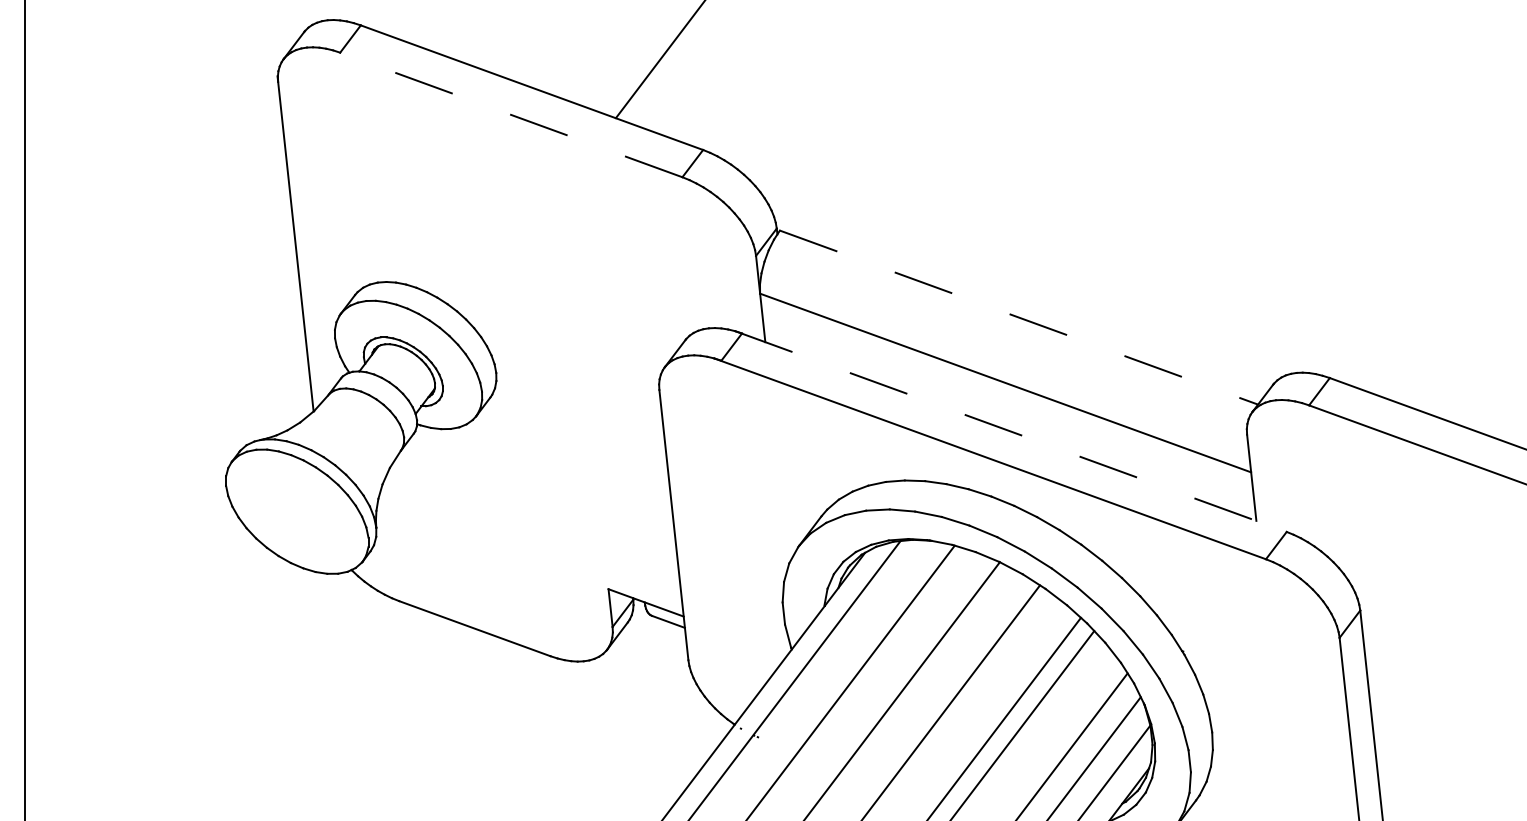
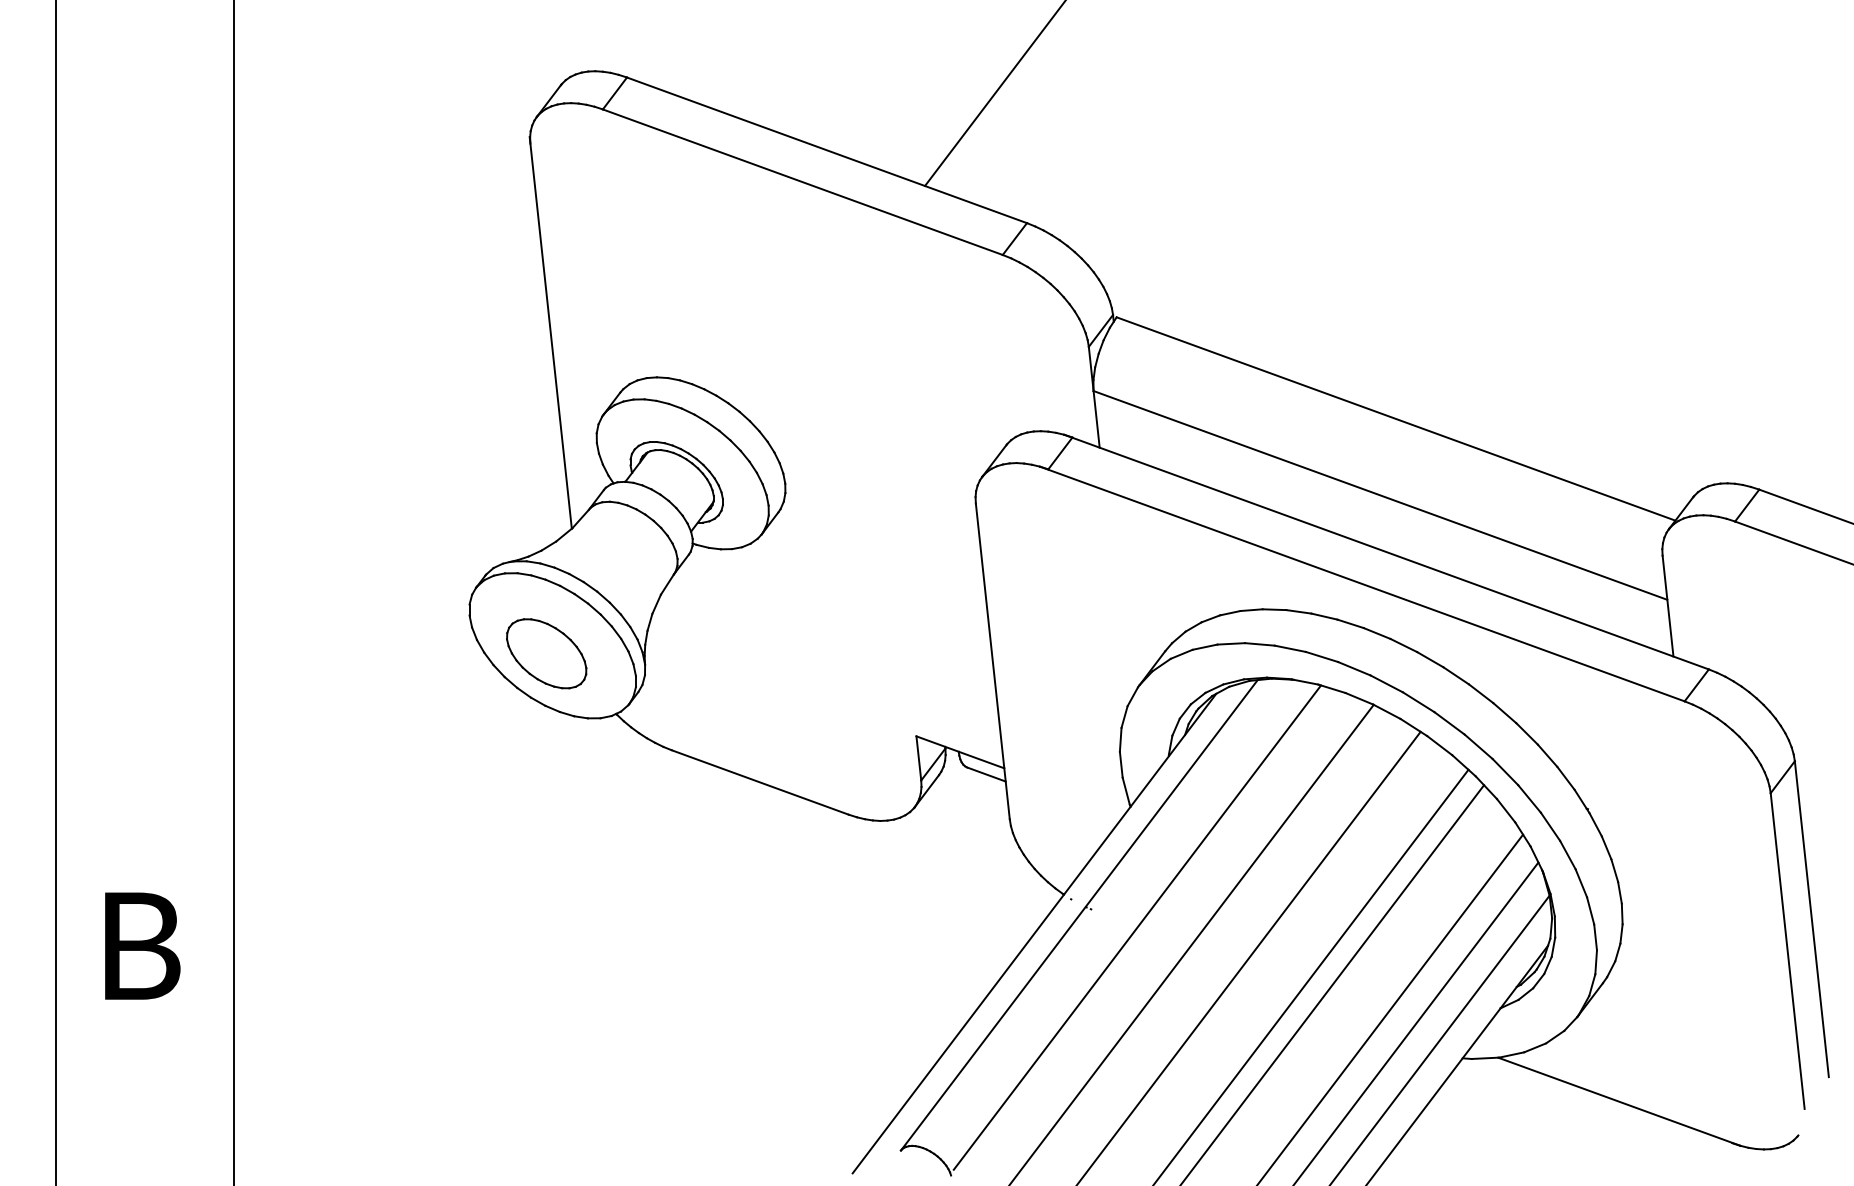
line: (511, 115) -> (802, 182), dashed -> solid
line: (1019, 318) -> (1396, 419), dashed -> solid
line: (1010, 431) -> (1386, 552), dashed -> solid
part: (291, 518) -> (546, 653), added

